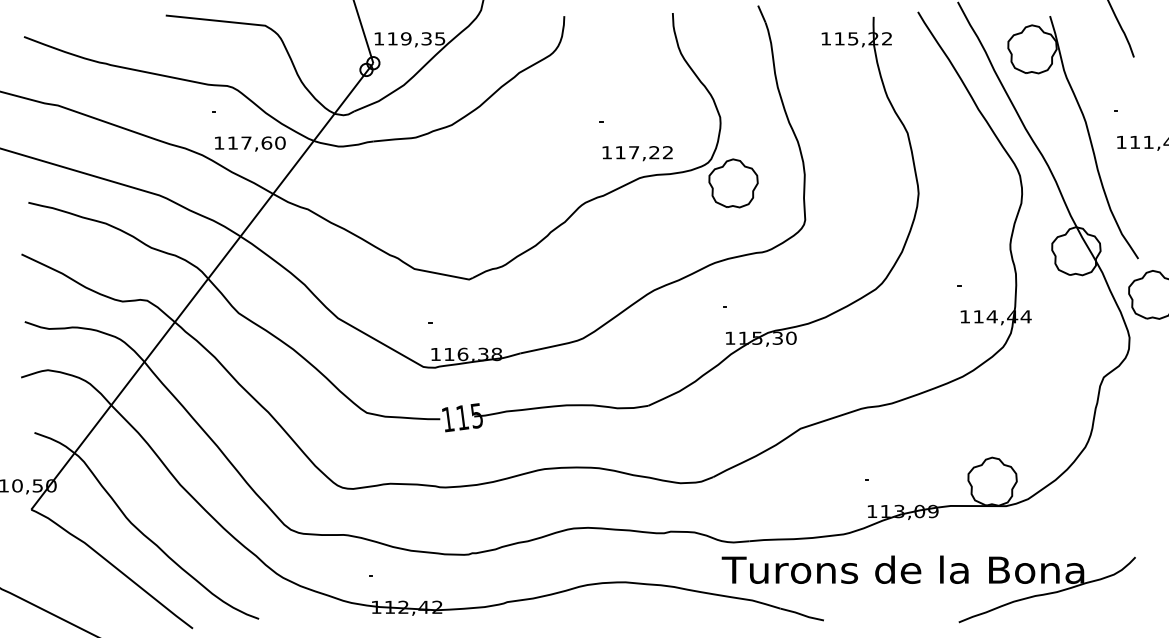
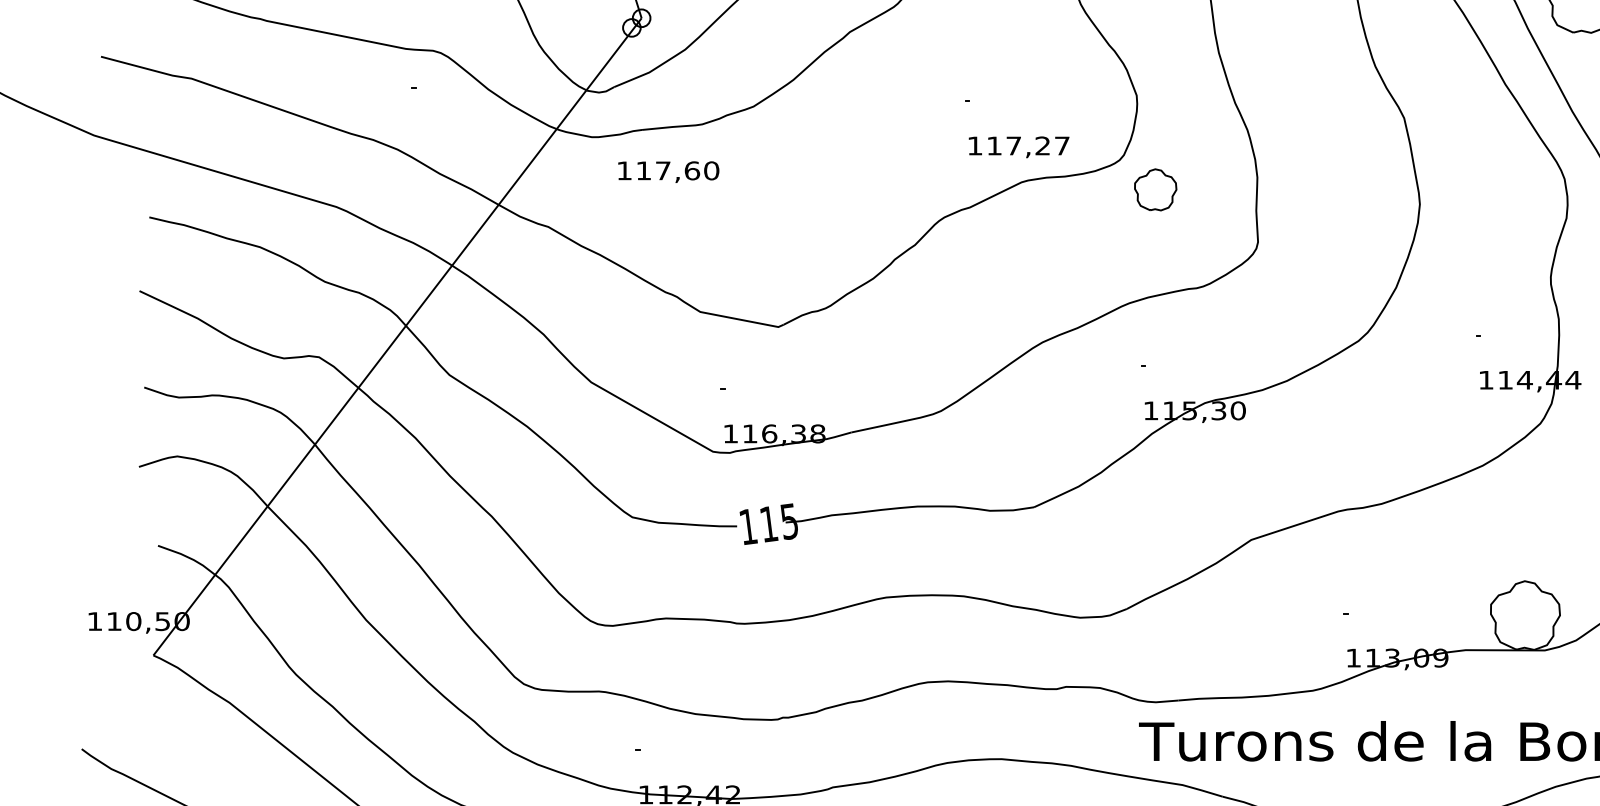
text: (250, 143) -> (668, 171), moved
text: (667, 152) -> (1061, 145), 117,22 -> 117,27
part: (733, 183) -> (1155, 189), size x0.6

